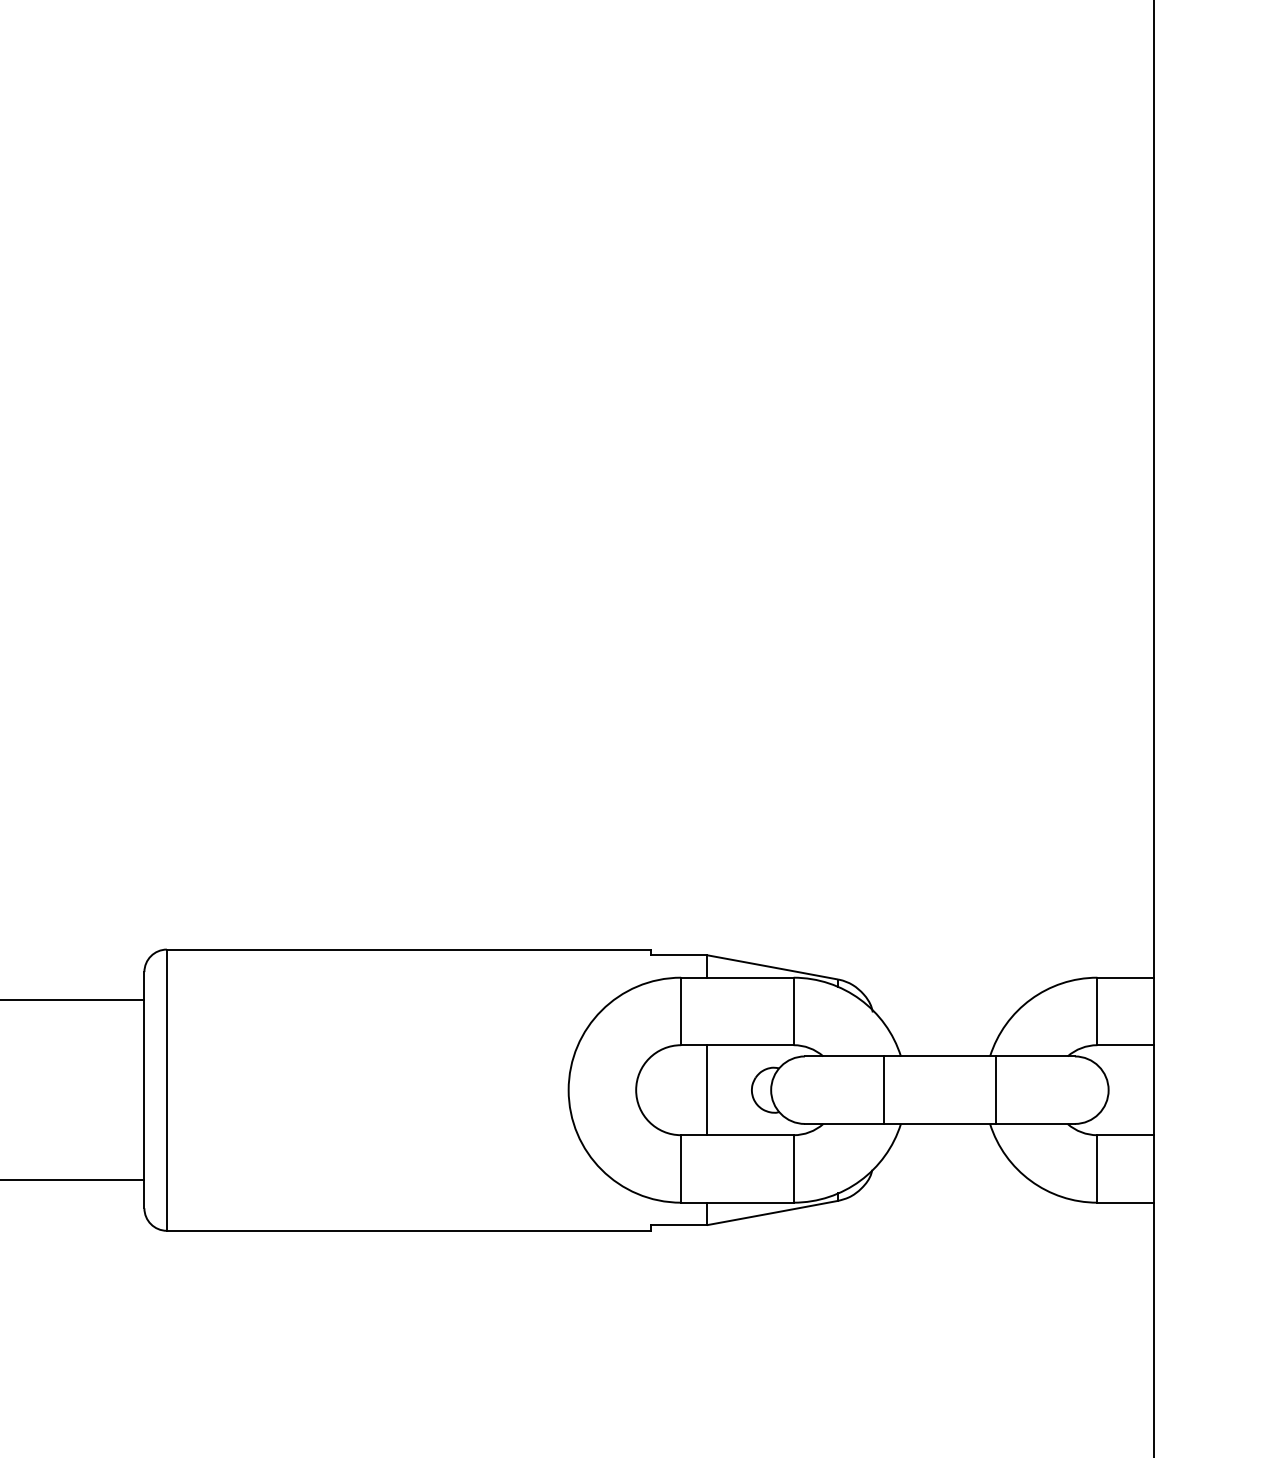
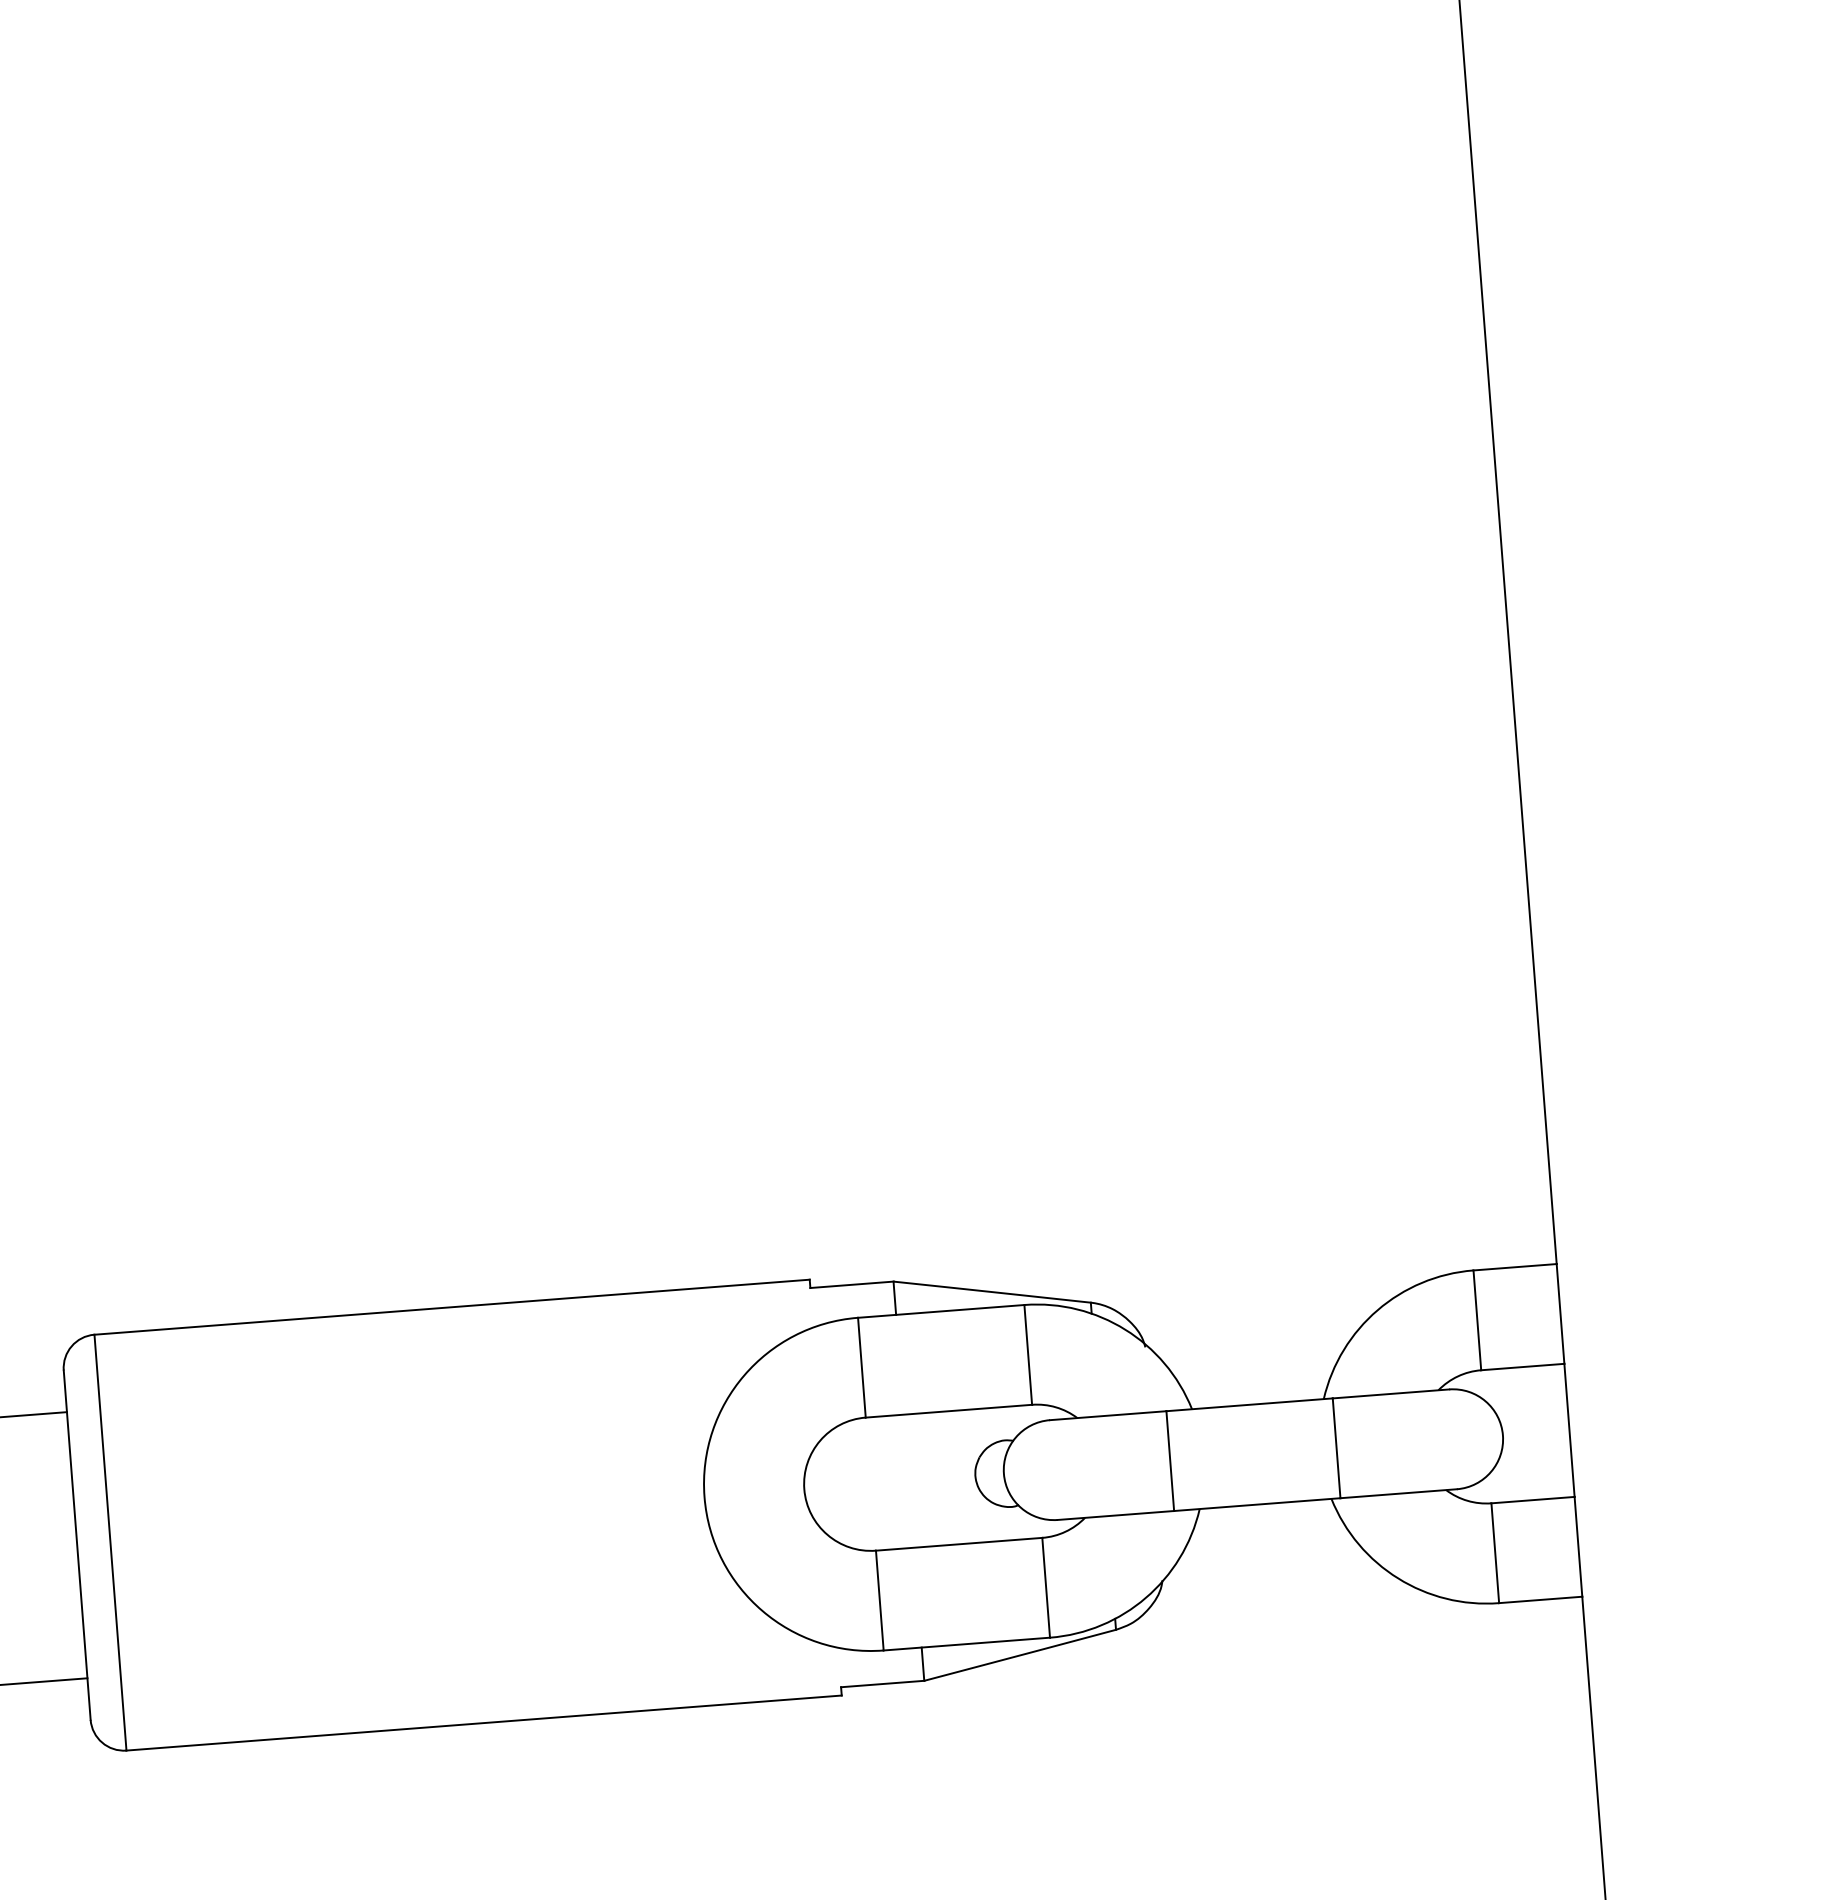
line: (706, 1090) -> (908, 1481), removed

